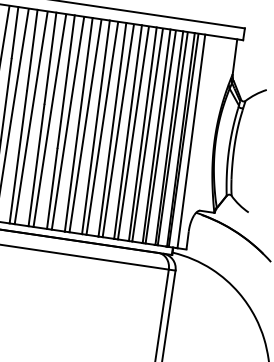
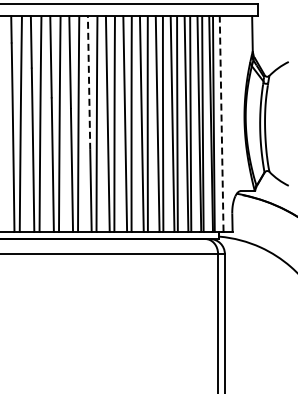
line: (66, 82) -> (89, 83), solid -> dashed
line: (191, 141) -> (221, 123), solid -> dashed

